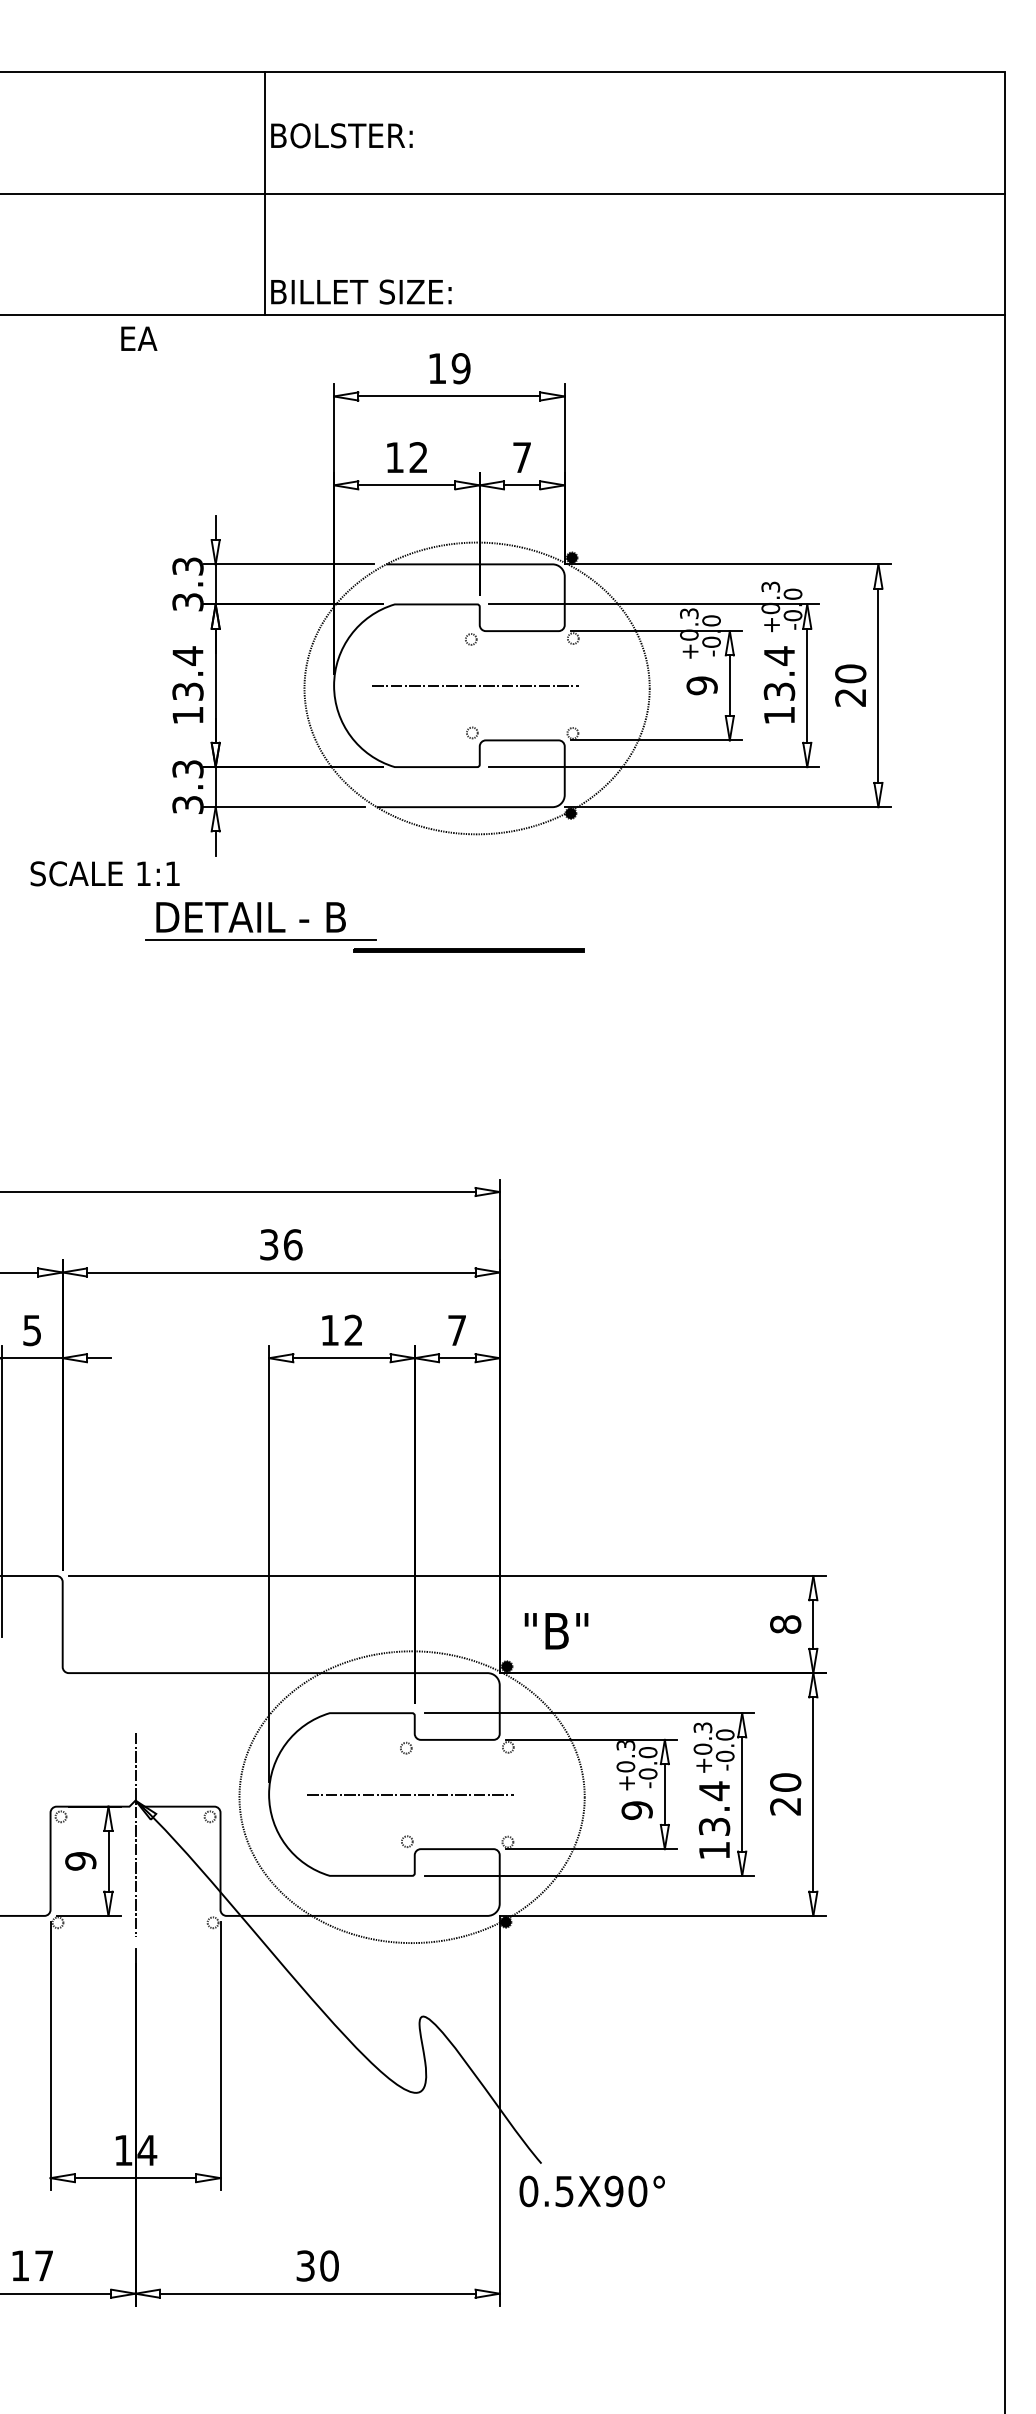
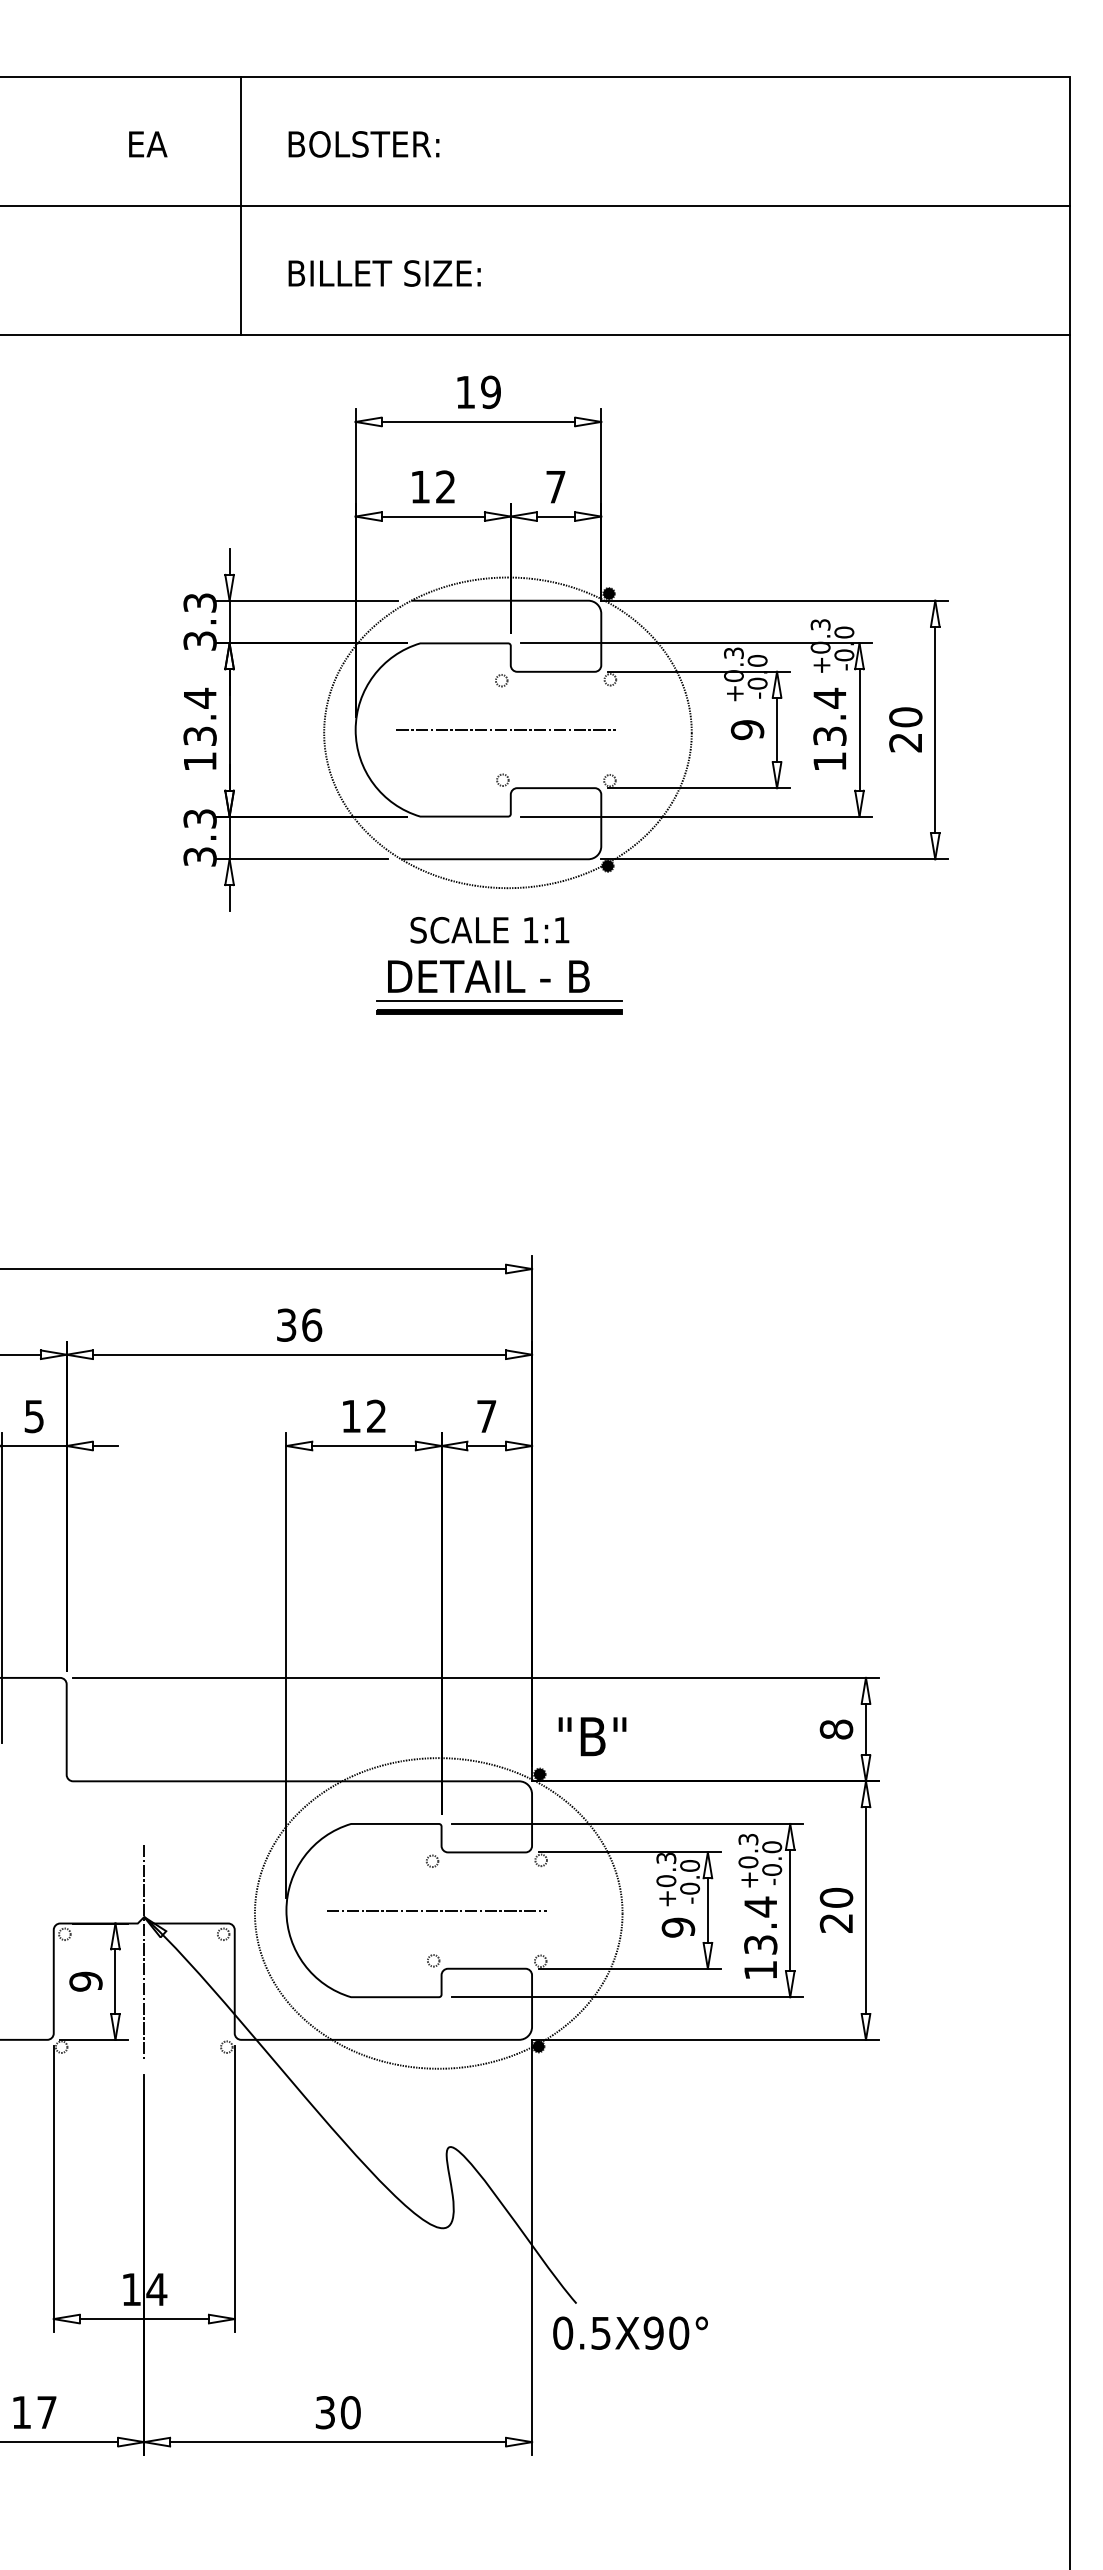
line: (264, 193) -> (240, 205), moved
text: (361, 291) -> (384, 272), moved
text: (139, 338) -> (148, 144), moved
text: (104, 873) -> (489, 929), moved
part: (260, 921) -> (498, 980), moved

